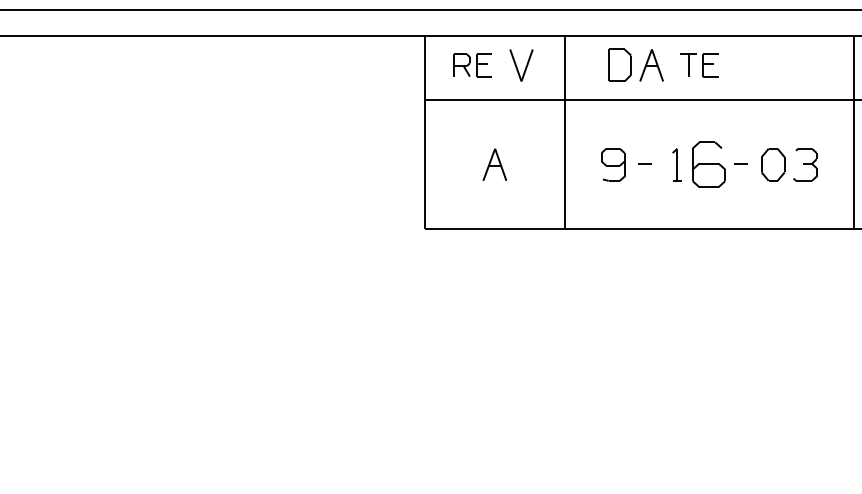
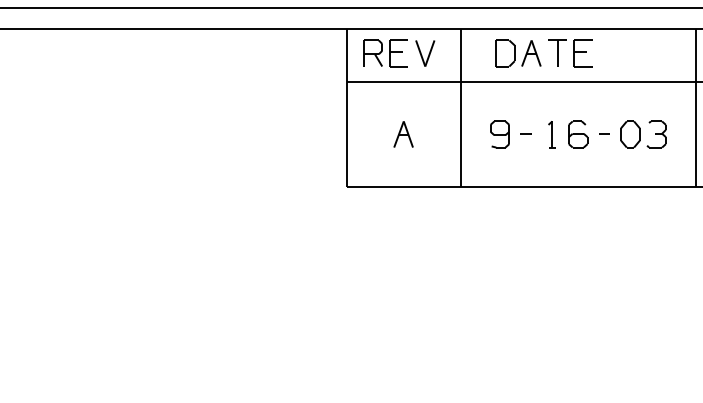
part: (472, 65) -> (385, 53), size x1.43
part: (699, 65) -> (570, 53), size x1.43
part: (709, 164) -> (578, 134), size x0.71

